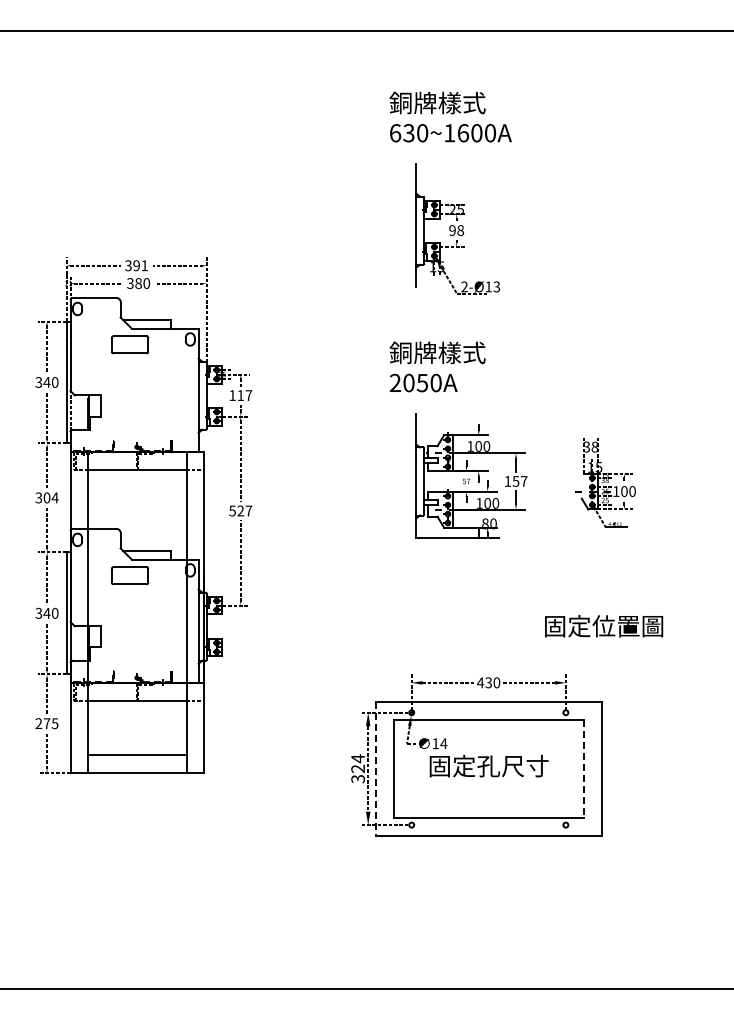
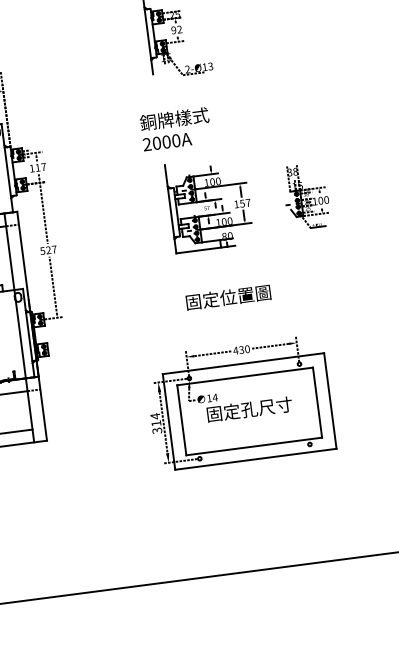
text: (460, 230) -> (179, 29), 98 -> 92
text: (422, 382) -> (166, 141), 2050A -> 2000A
text: (604, 626) -> (228, 297), moved
text: (357, 768) -> (155, 423), 324 -> 314
line: (375, 768) -> (168, 421), dashed -> solid
line: (583, 769) -> (317, 403), dashed -> solid

